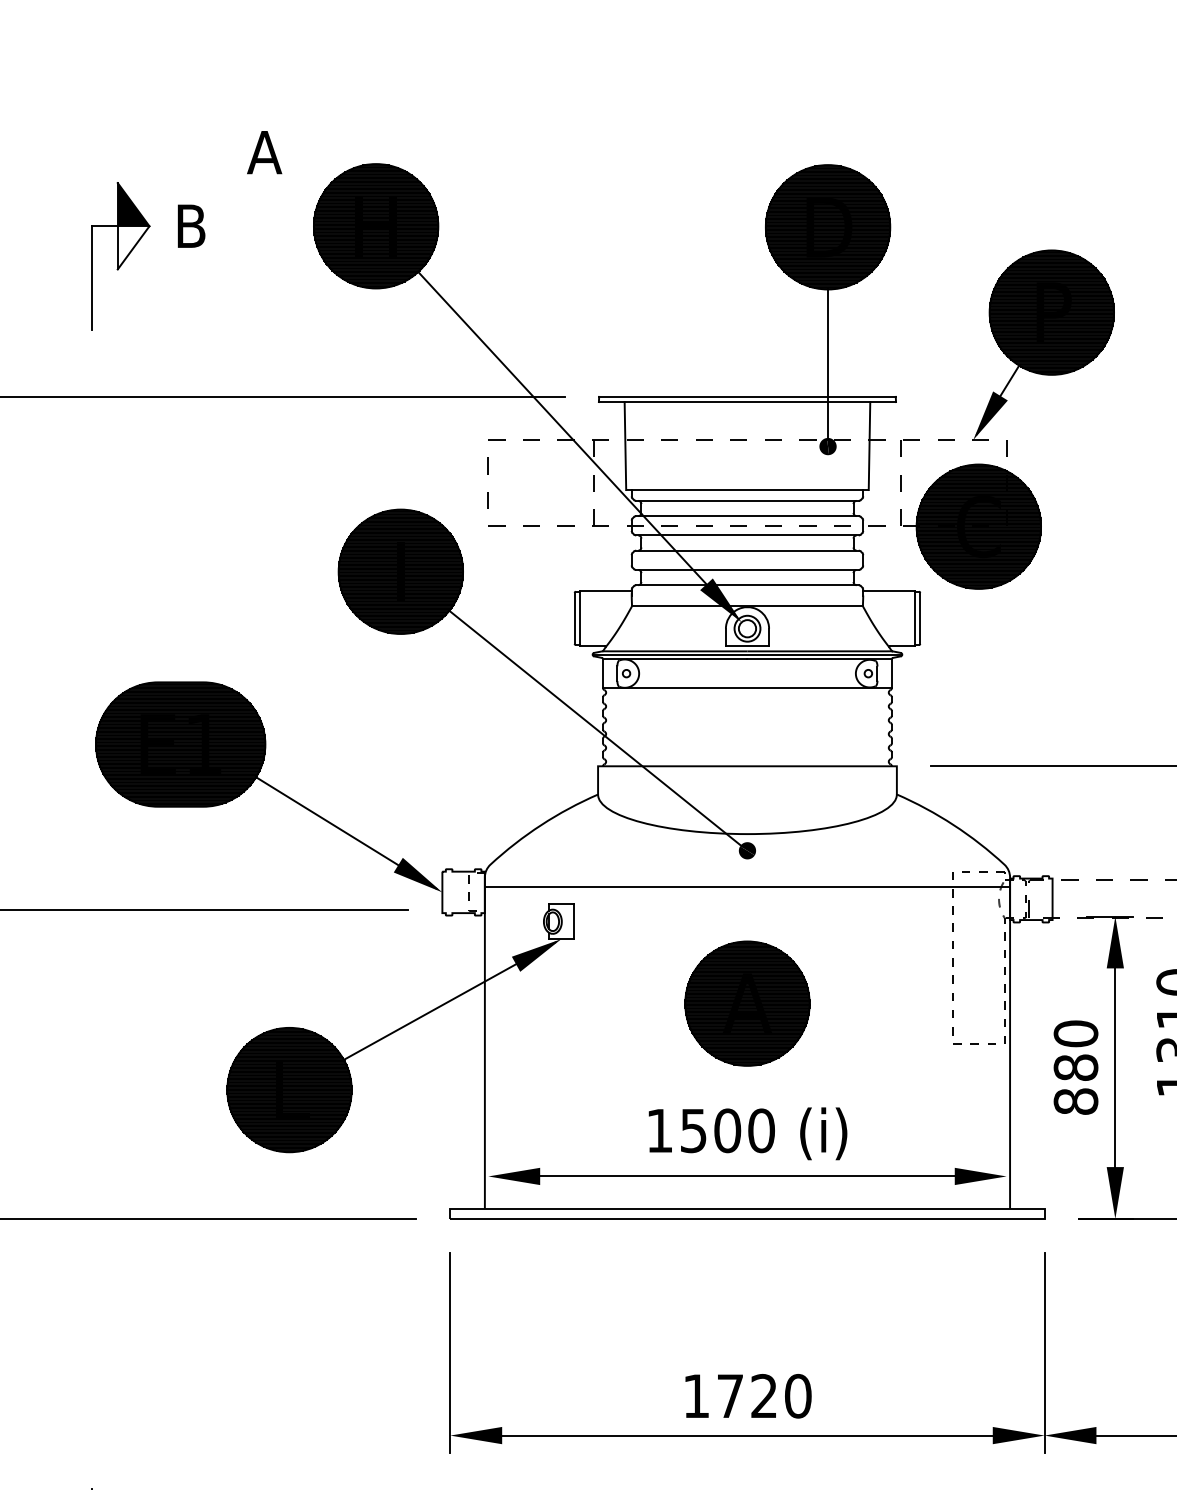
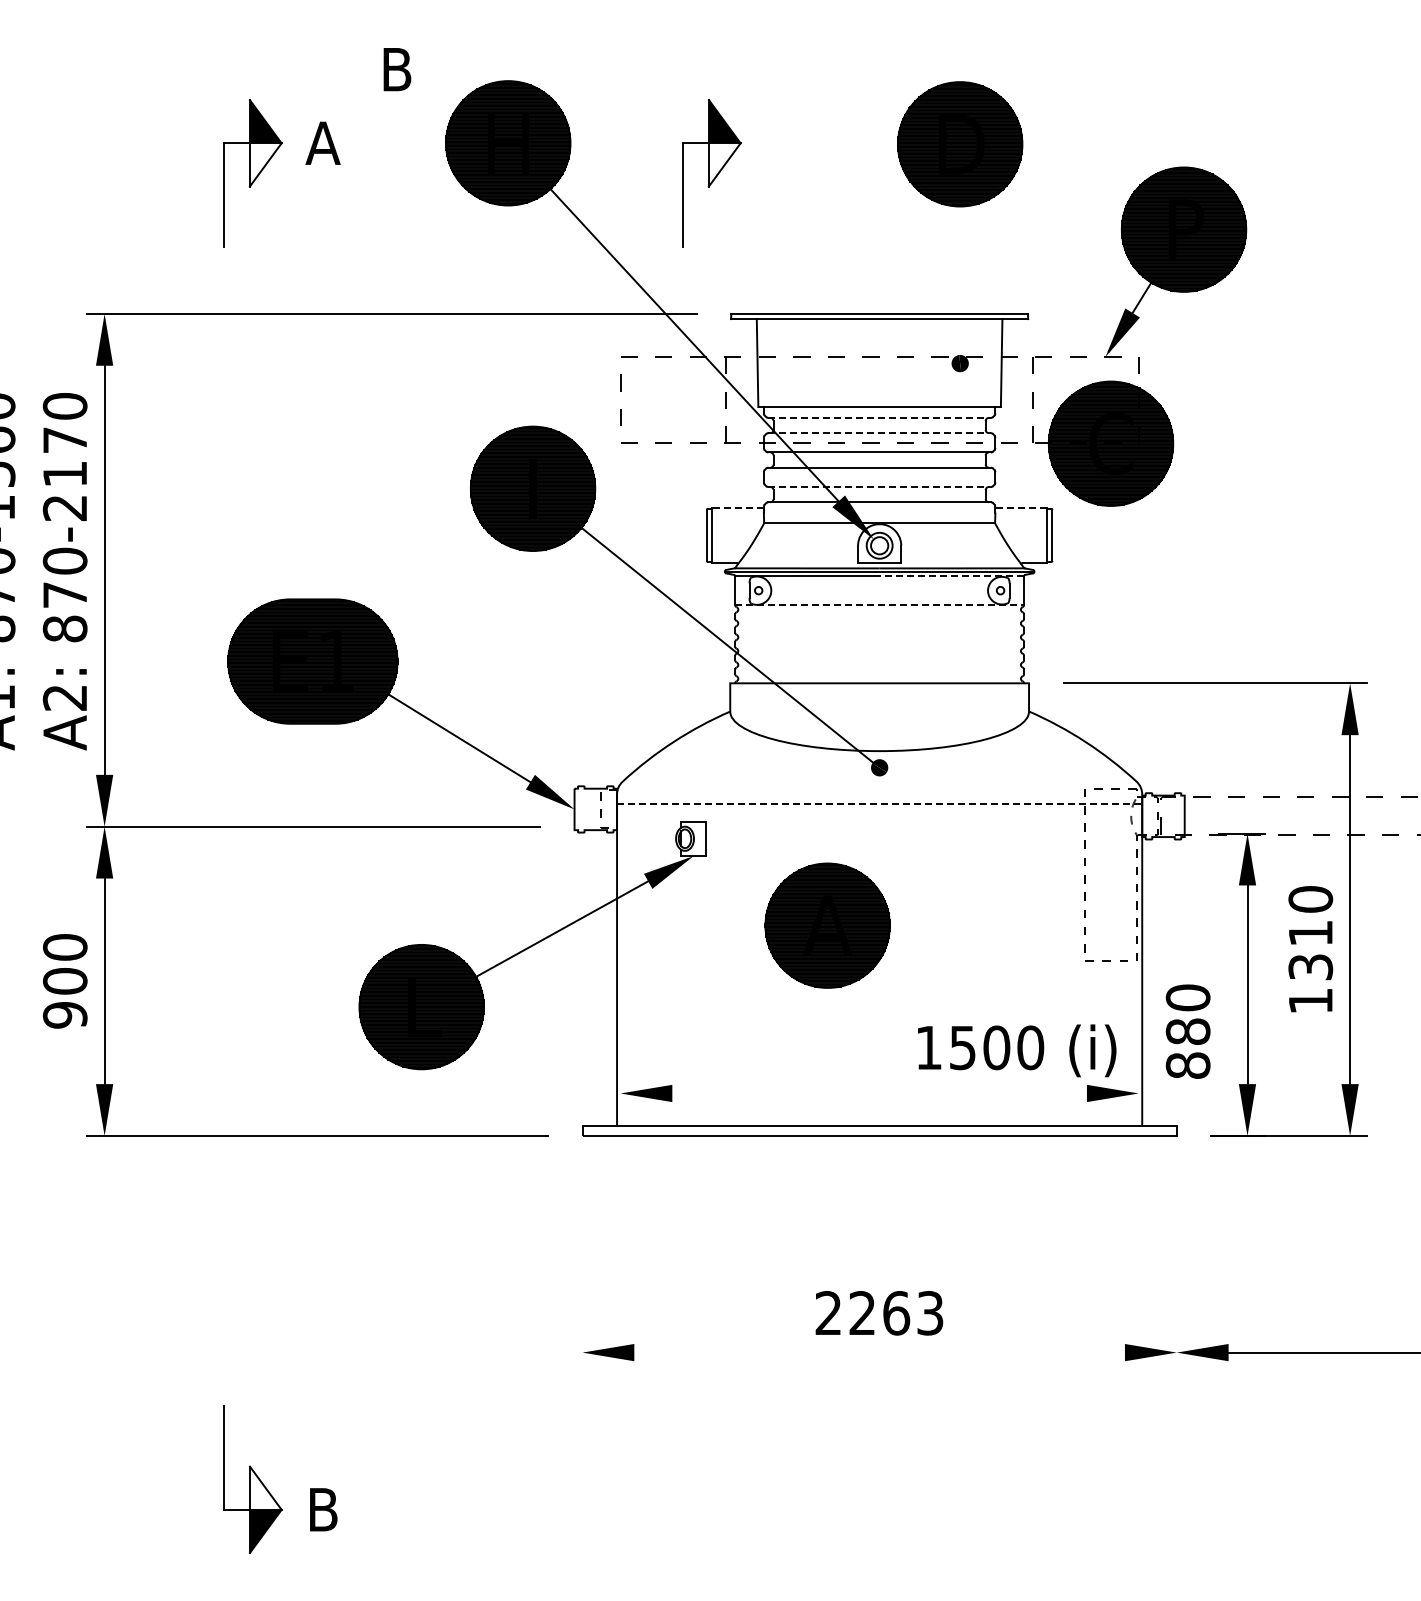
text: (264, 152) -> (396, 69), A -> B
text: (190, 225) -> (322, 142), B -> A
part: (579, 256) -> (711, 173), added
line: (828, 364) -> (960, 281), removed
line: (748, 500) -> (880, 417), solid -> dashed
line: (748, 516) -> (880, 433), solid -> dashed
line: (748, 570) -> (880, 487), solid -> dashed
line: (605, 590) -> (737, 507), solid -> dashed
line: (889, 590) -> (1021, 507), solid -> dashed
line: (819, 659) -> (951, 576), solid -> dashed
line: (748, 688) -> (880, 605), solid -> dashed
line: (747, 887) -> (879, 804), solid -> dashed
part: (747, 1003) -> (827, 925), moved
text: (1075, 1067) -> (1187, 1031), moved
text: (748, 1133) -> (1017, 1050), moved
line: (747, 1176) -> (879, 1093), removed
line: (450, 1352) -> (582, 1269), removed
line: (1044, 1352) -> (1176, 1269), removed
text: (747, 1396) -> (879, 1313), 1720 -> 2263
line: (747, 1435) -> (879, 1352), removed

